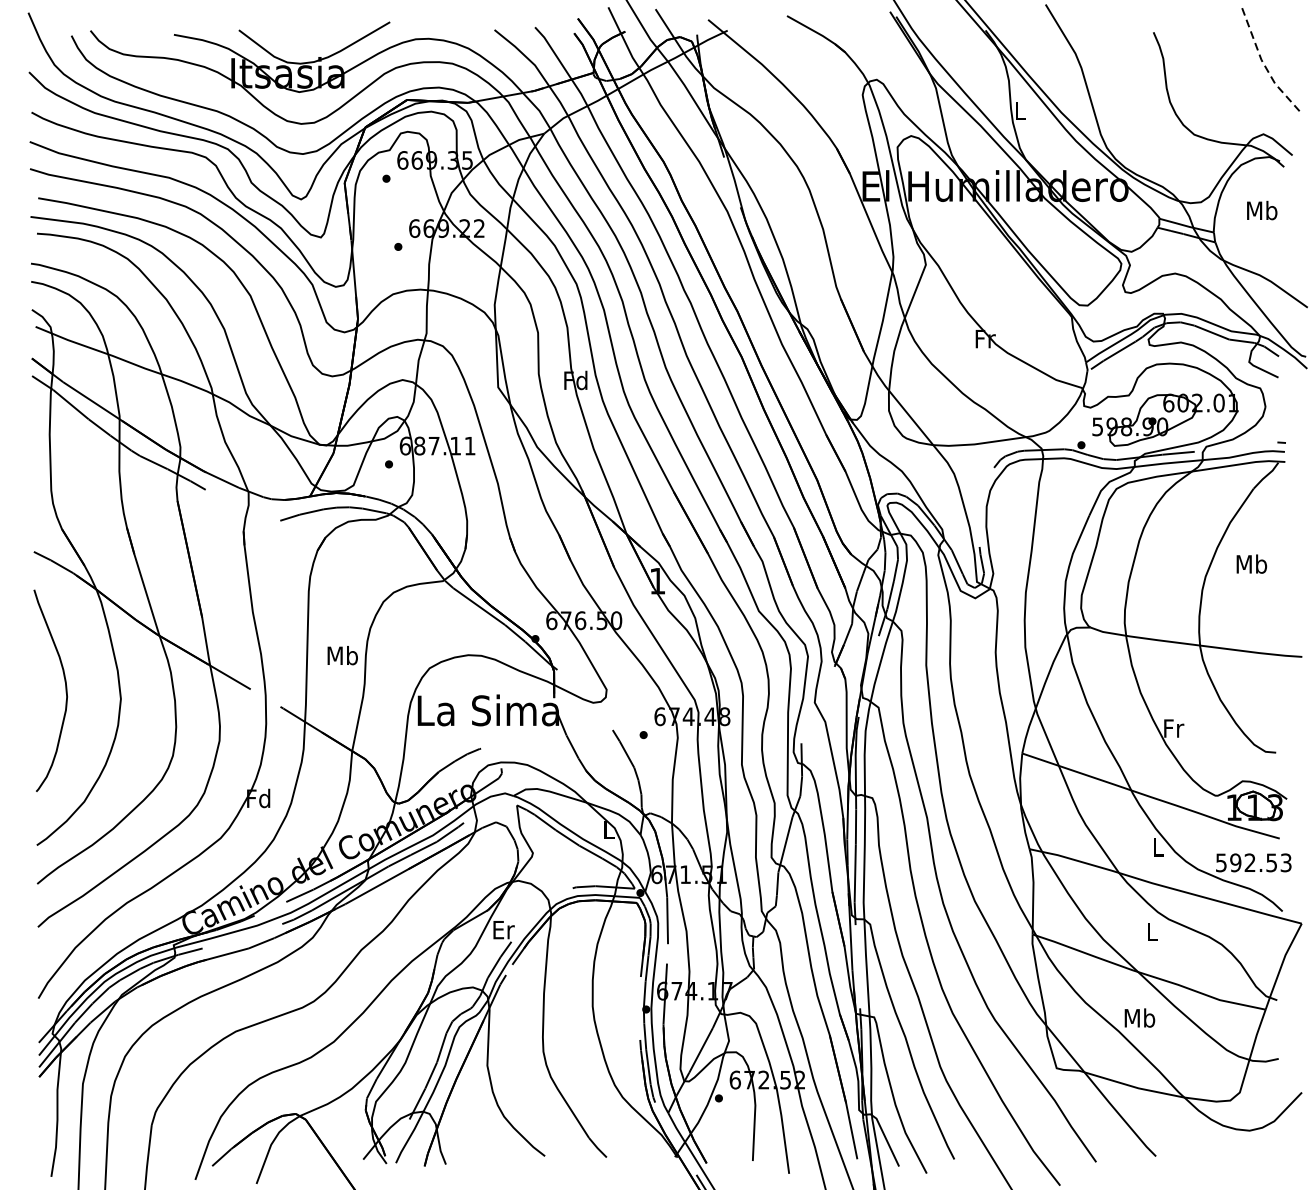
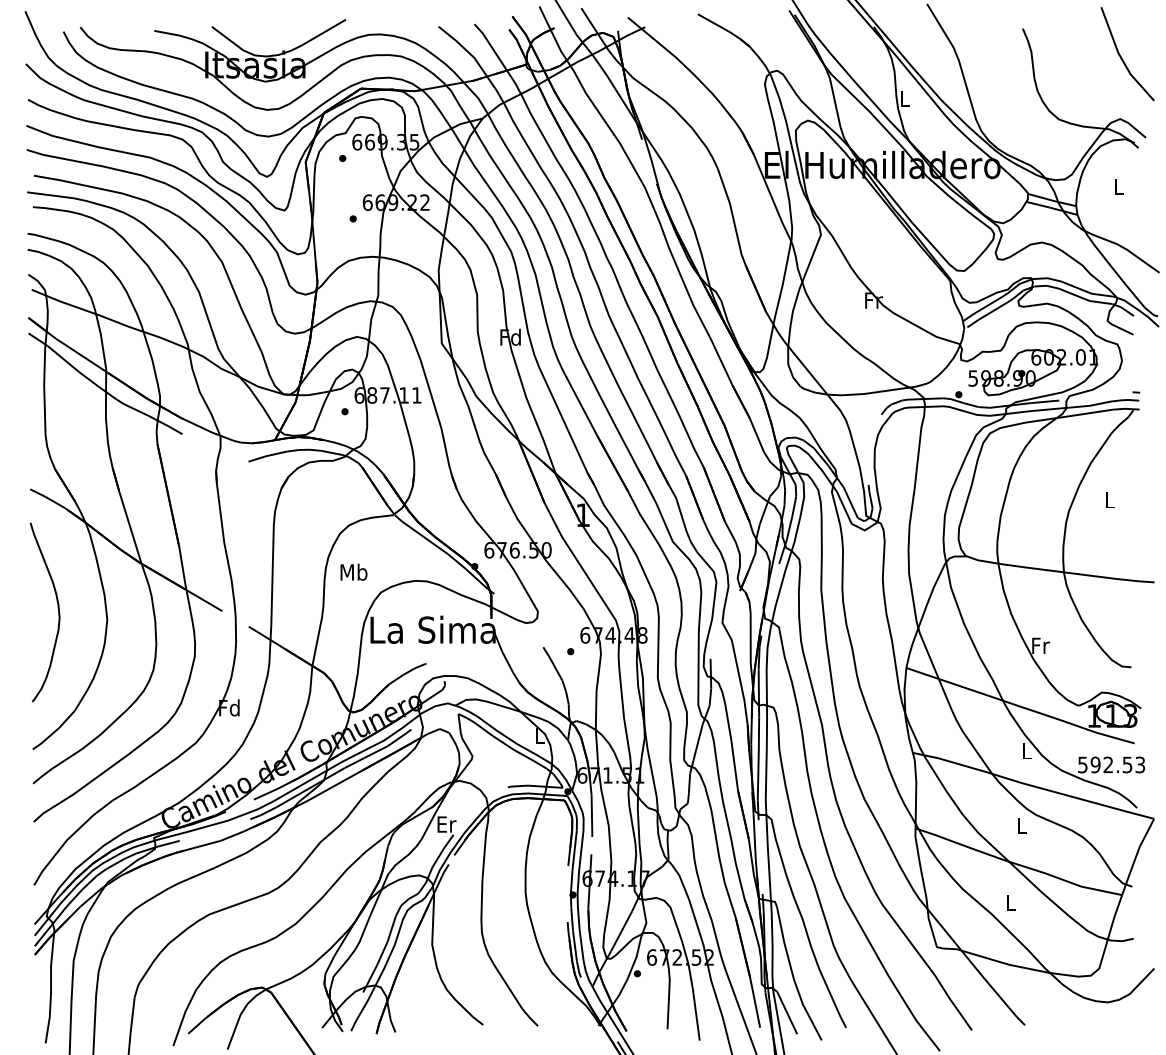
line: (1264, 65) -> (1121, 58), dashed -> solid
text: (1261, 210) -> (1118, 186), Mb -> L
text: (1251, 563) -> (1109, 499), Mb -> L
text: (342, 654) -> (353, 571), moved
text: (1139, 1017) -> (1010, 902), Mb -> L

